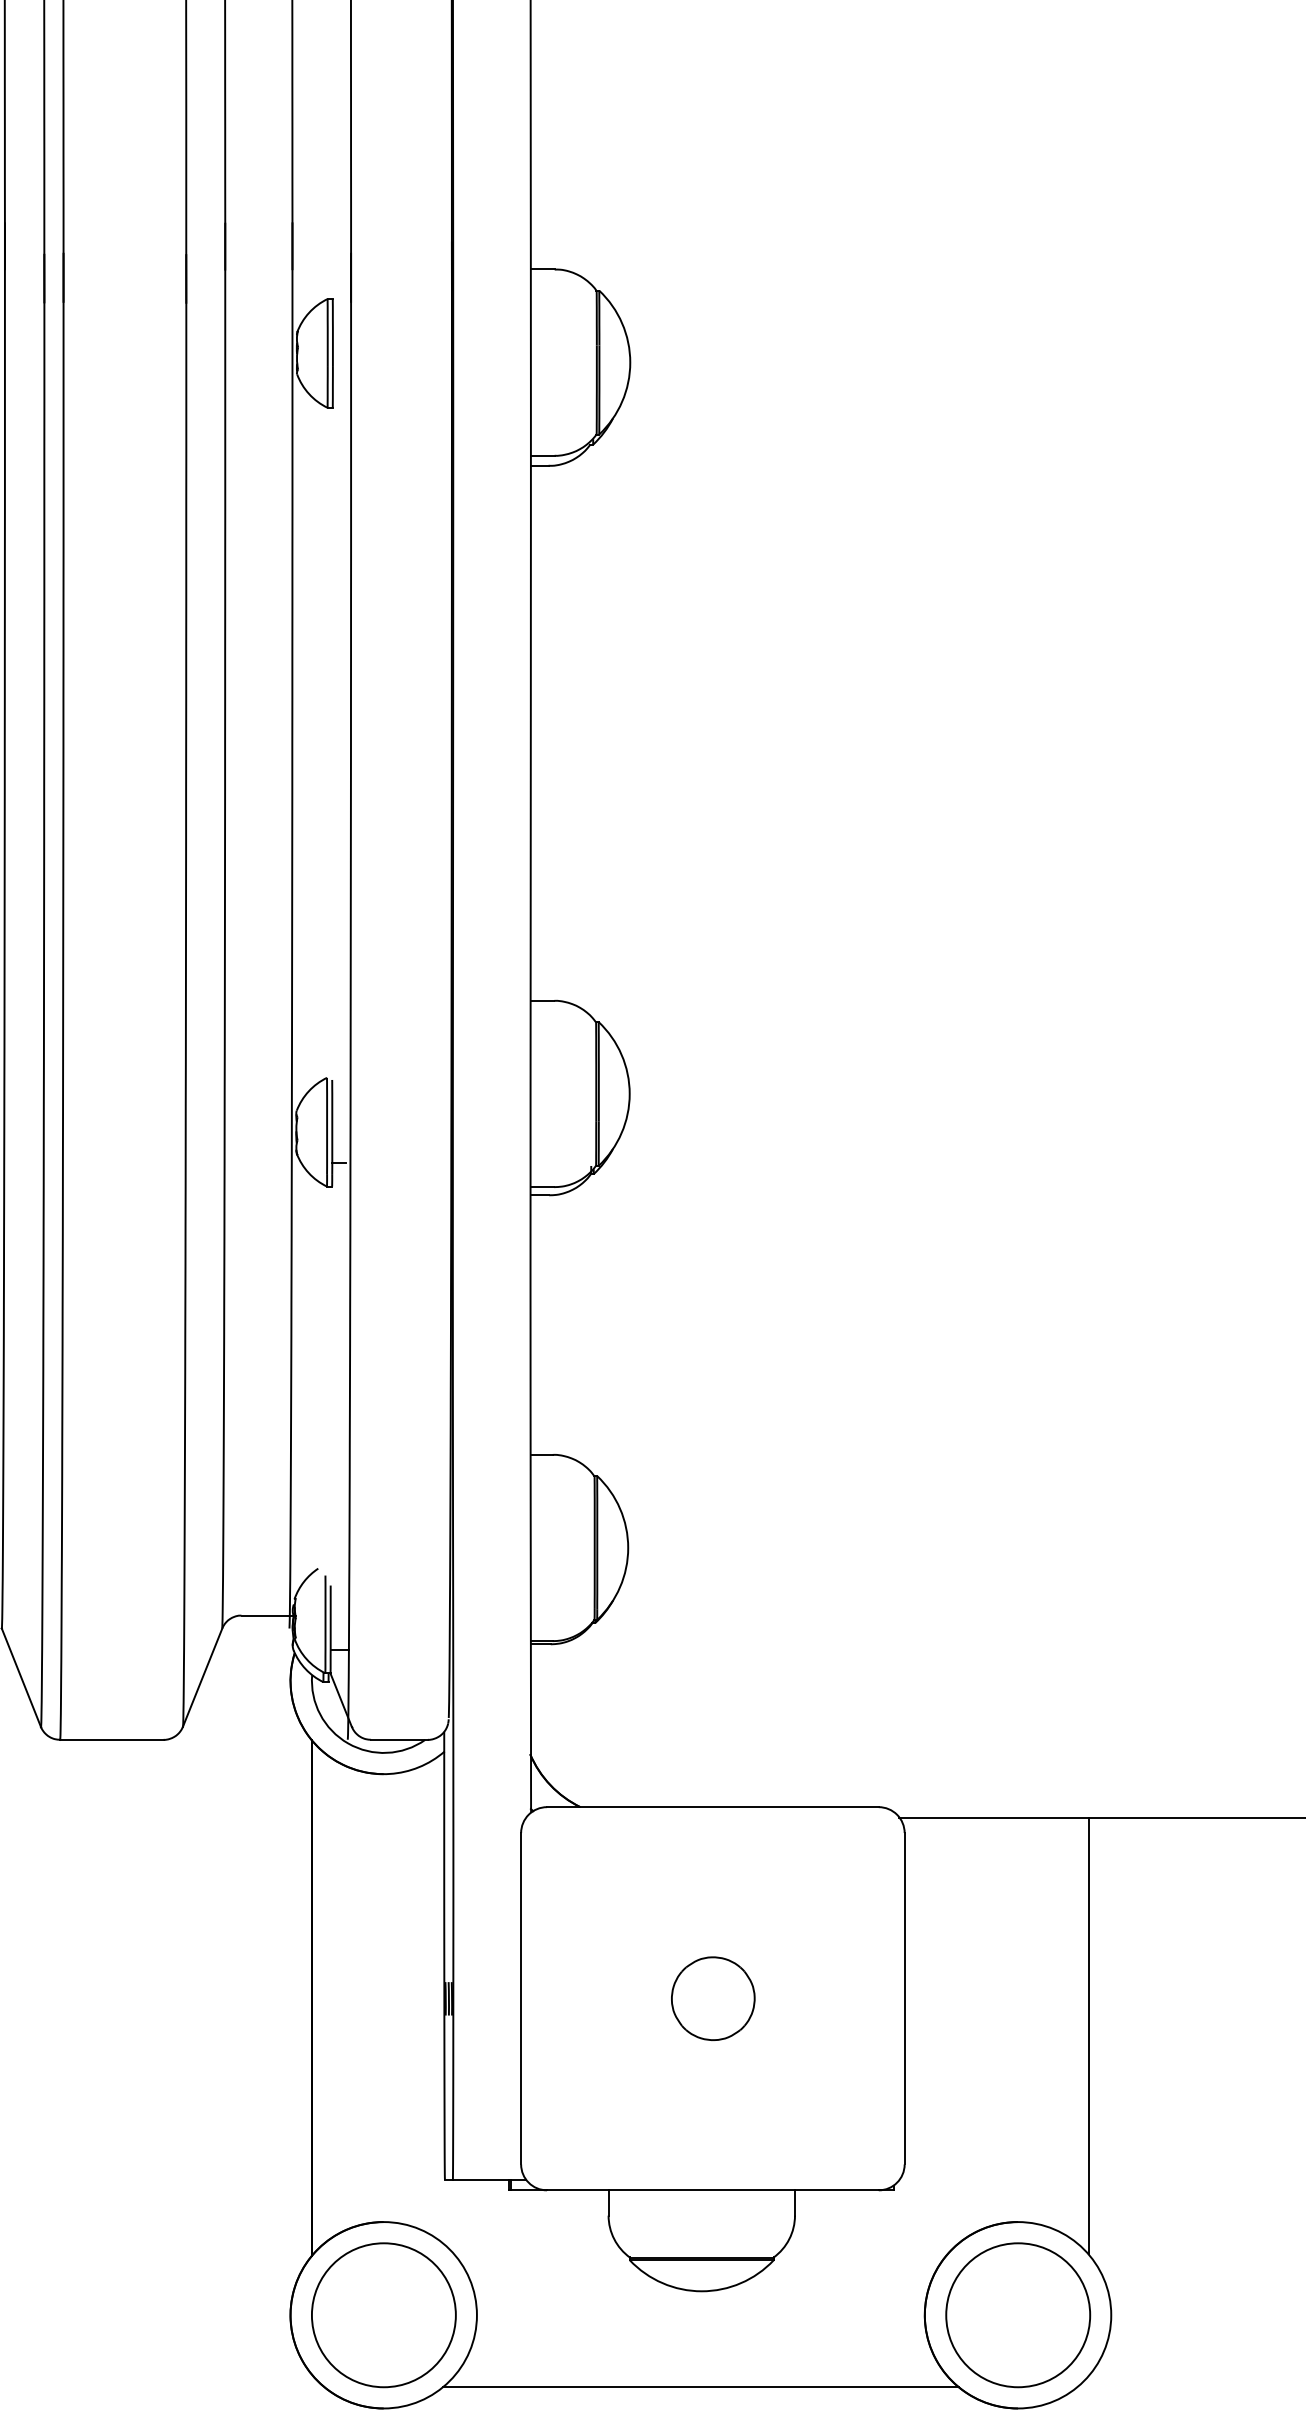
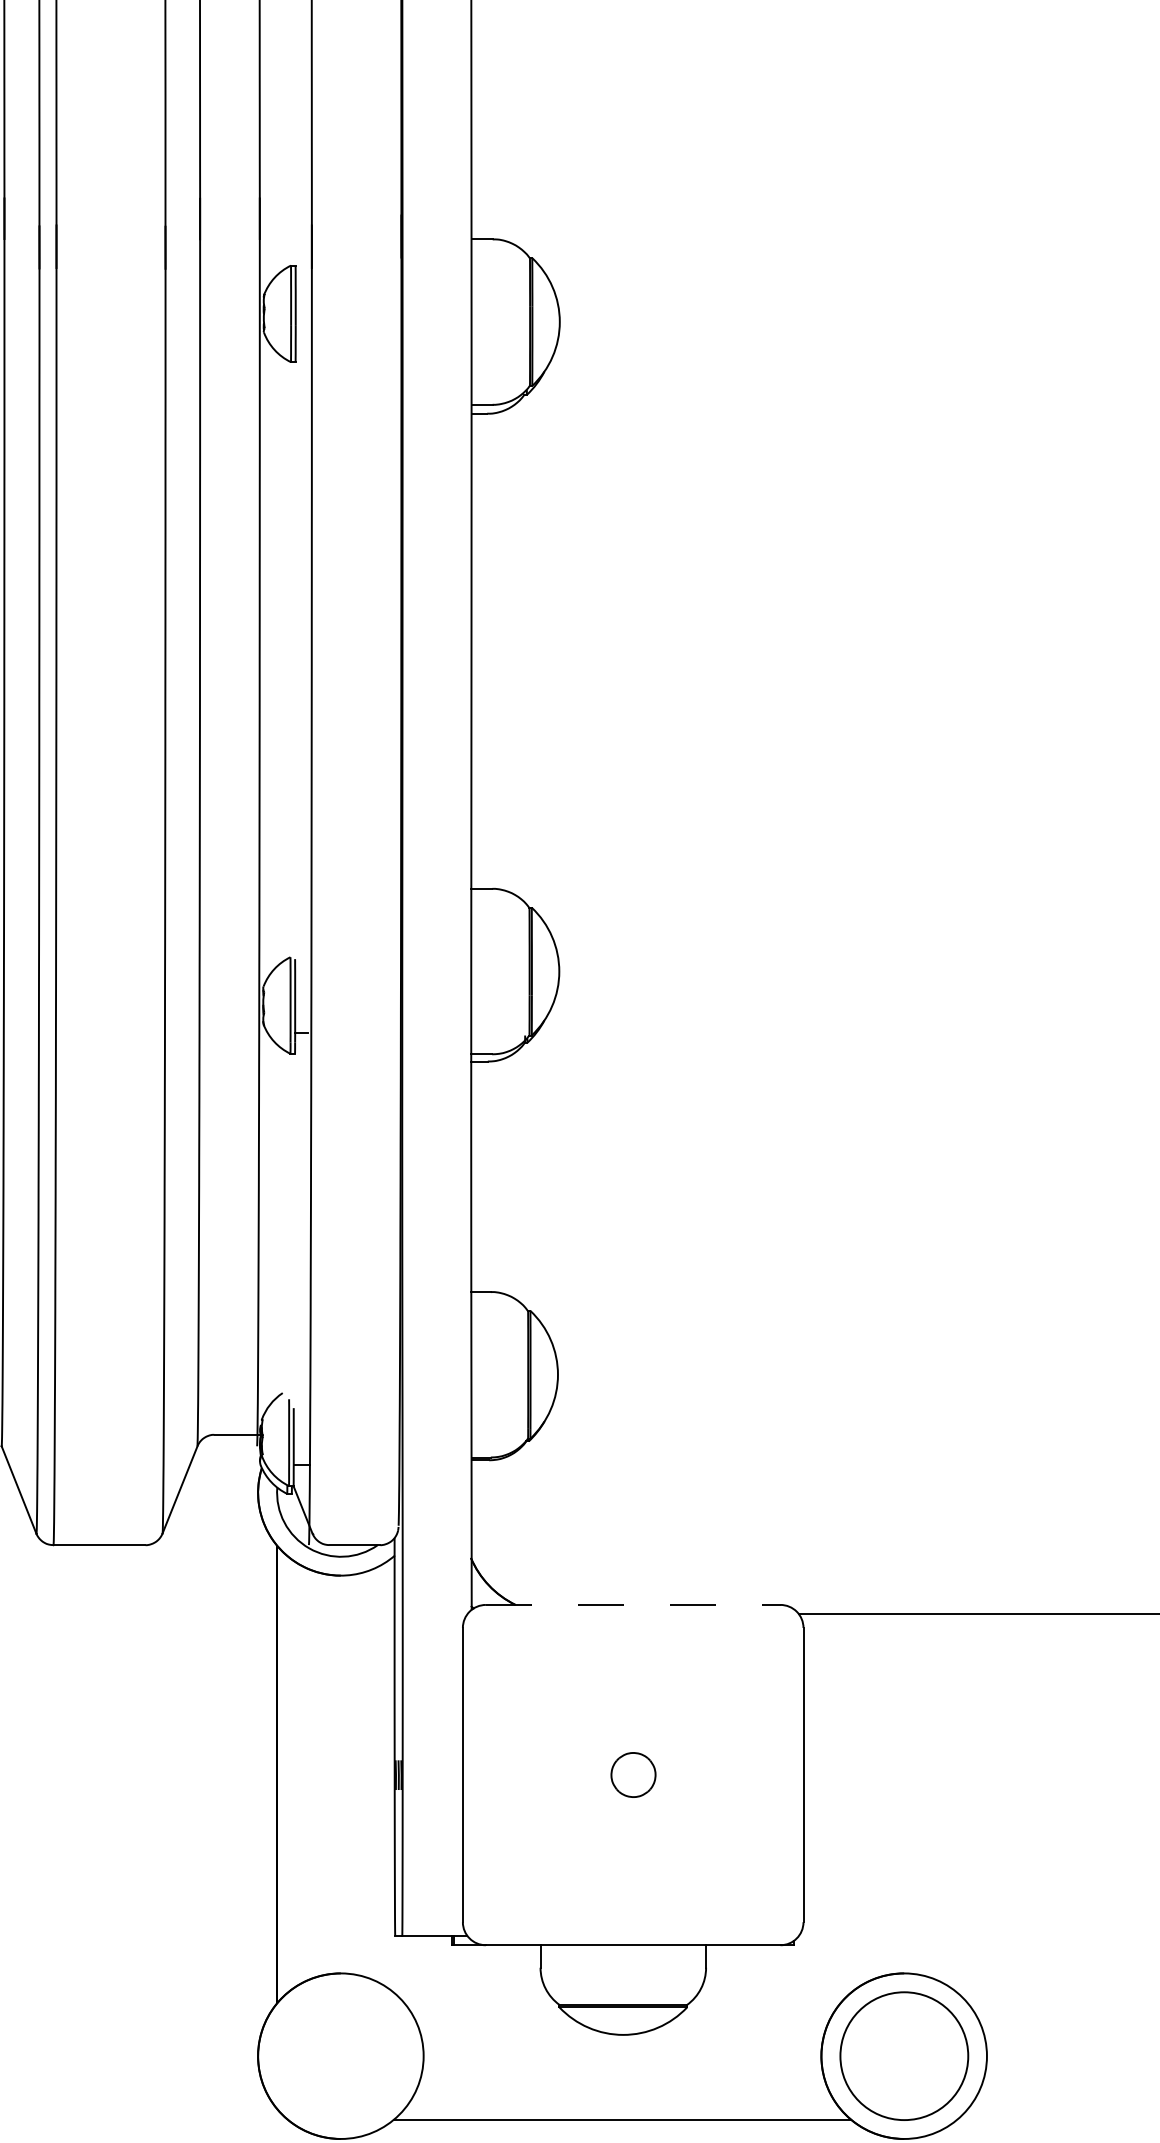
line: (713, 1806) -> (633, 1604), solid -> dashed
part: (713, 1998) -> (633, 1774), size x0.6
line: (1088, 2036) -> (966, 1808), removed
circle: (383, 2314) -> (340, 2055), removed

